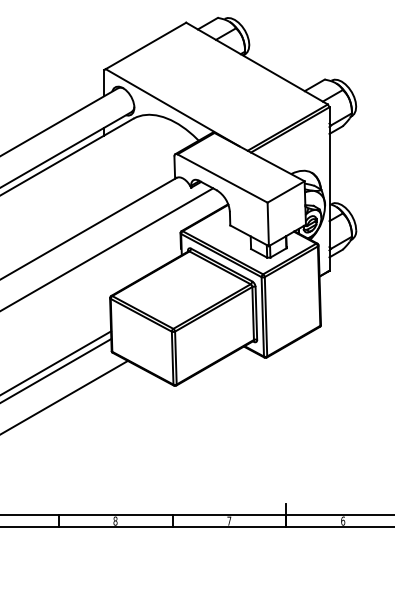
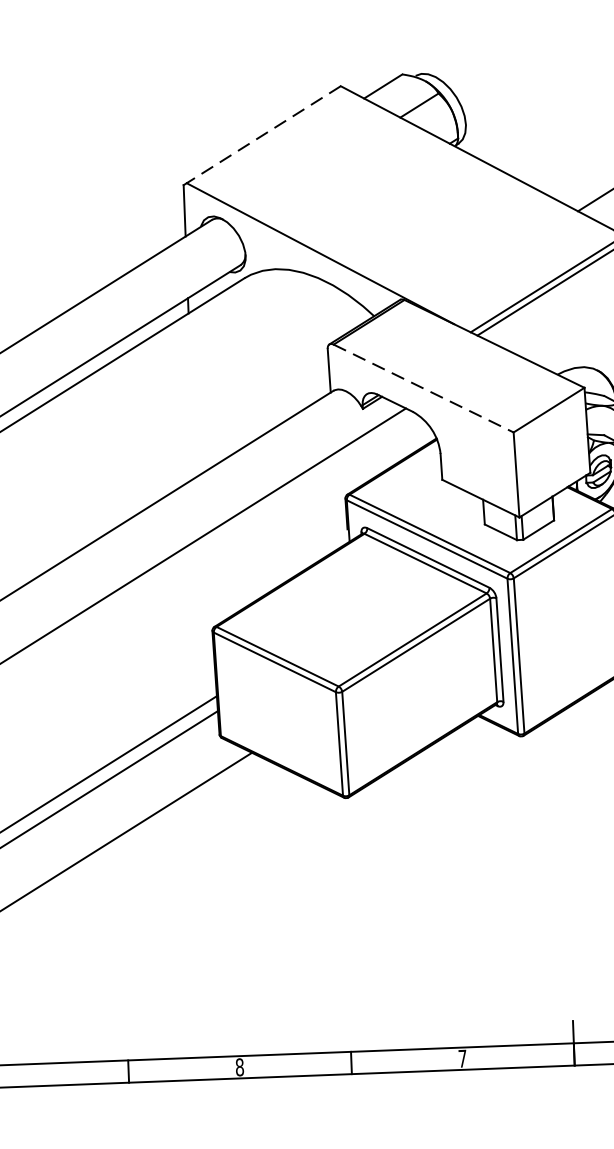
line: (145, 46) -> (262, 135), solid -> dashed
line: (223, 178) -> (425, 388), solid -> dashed

